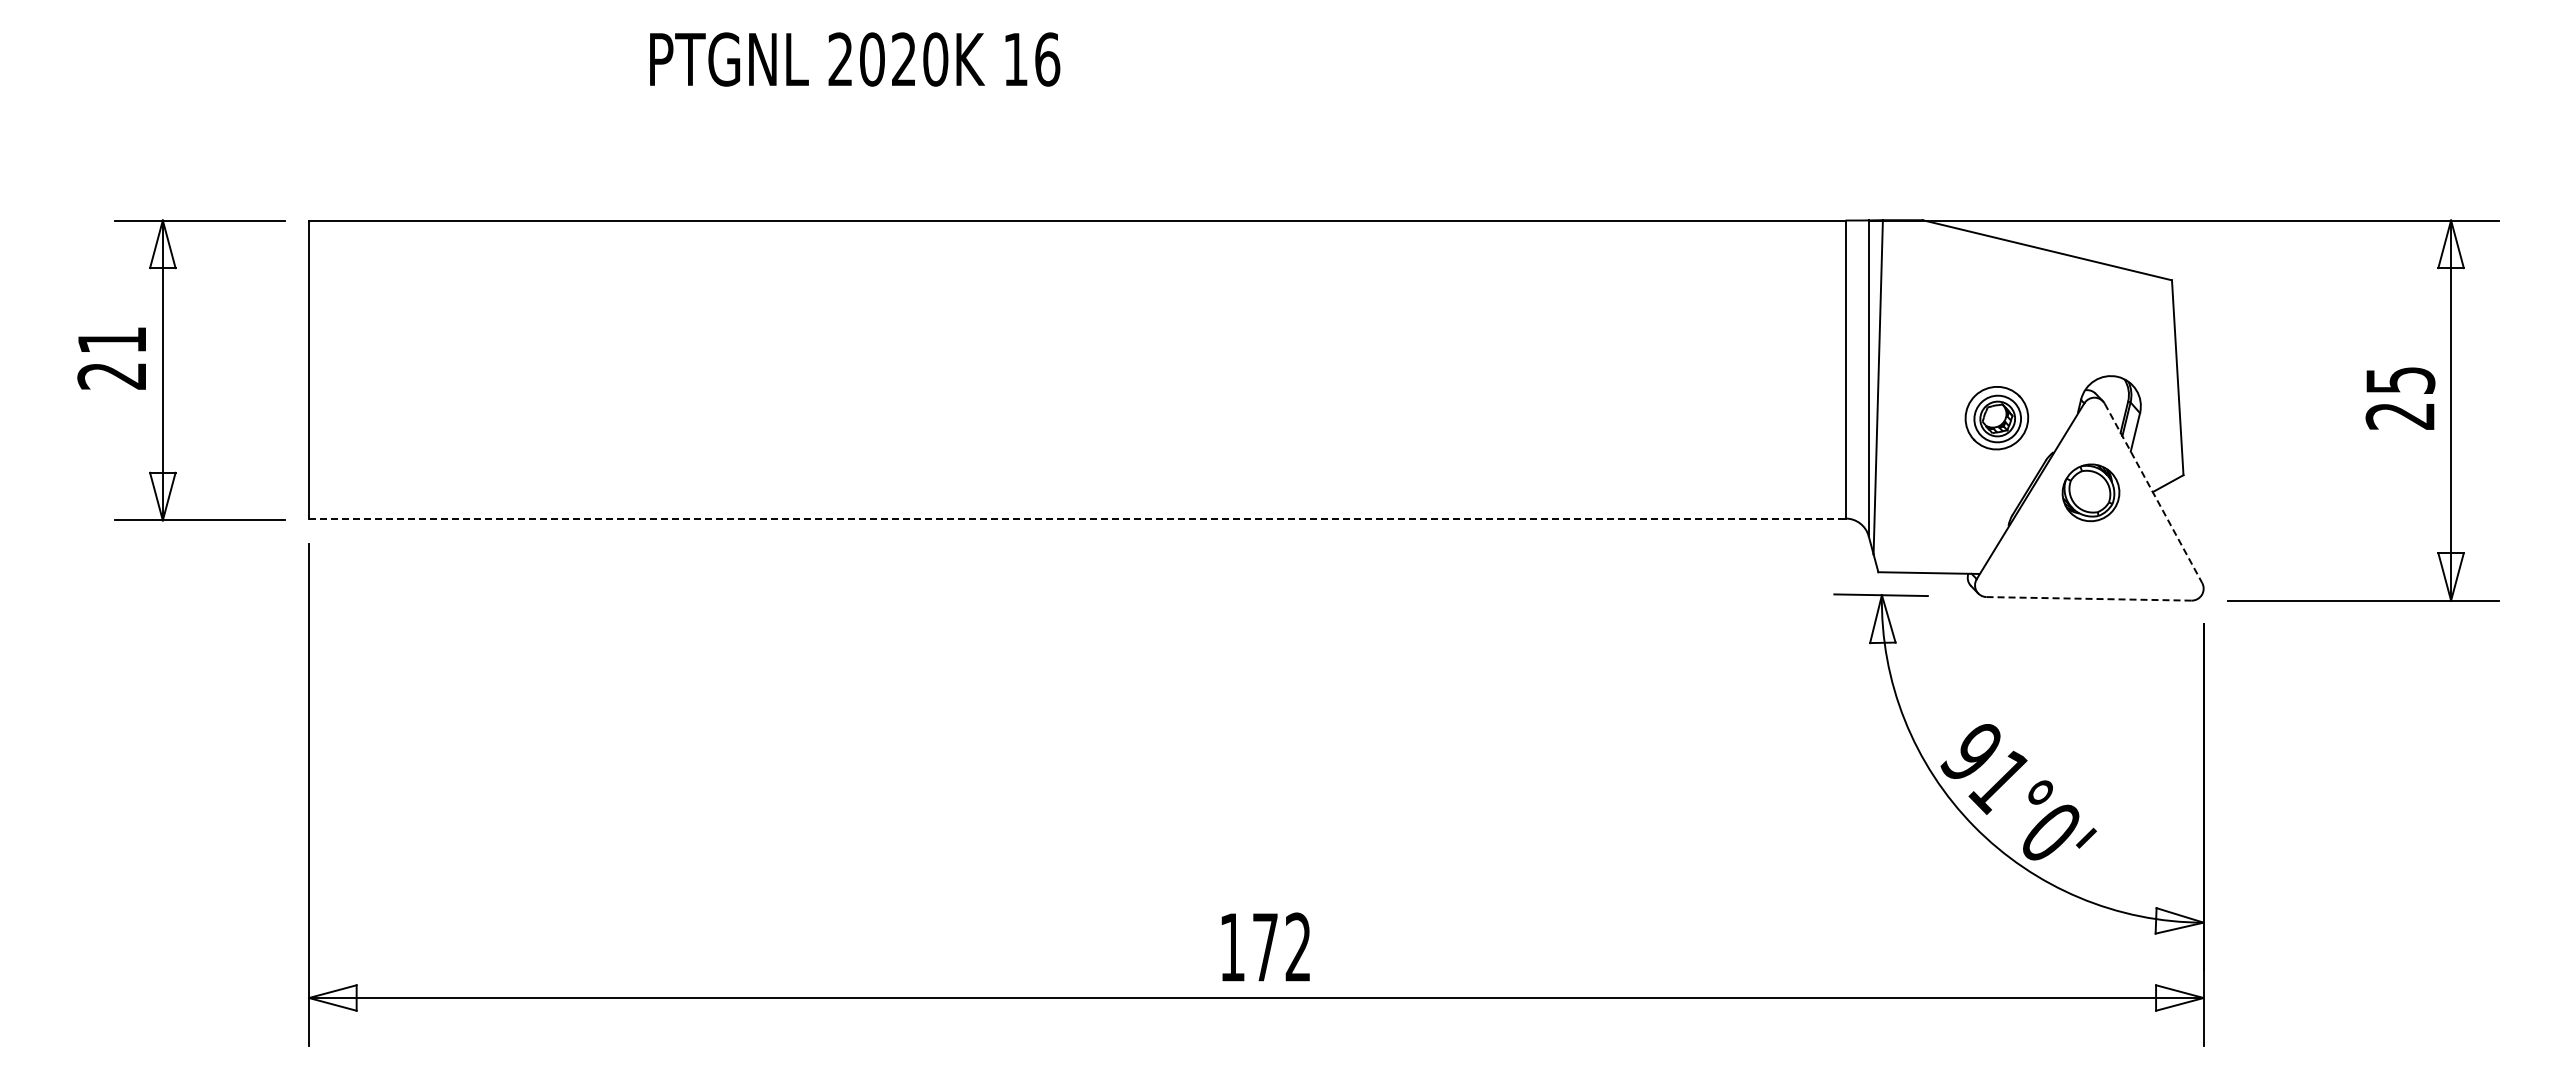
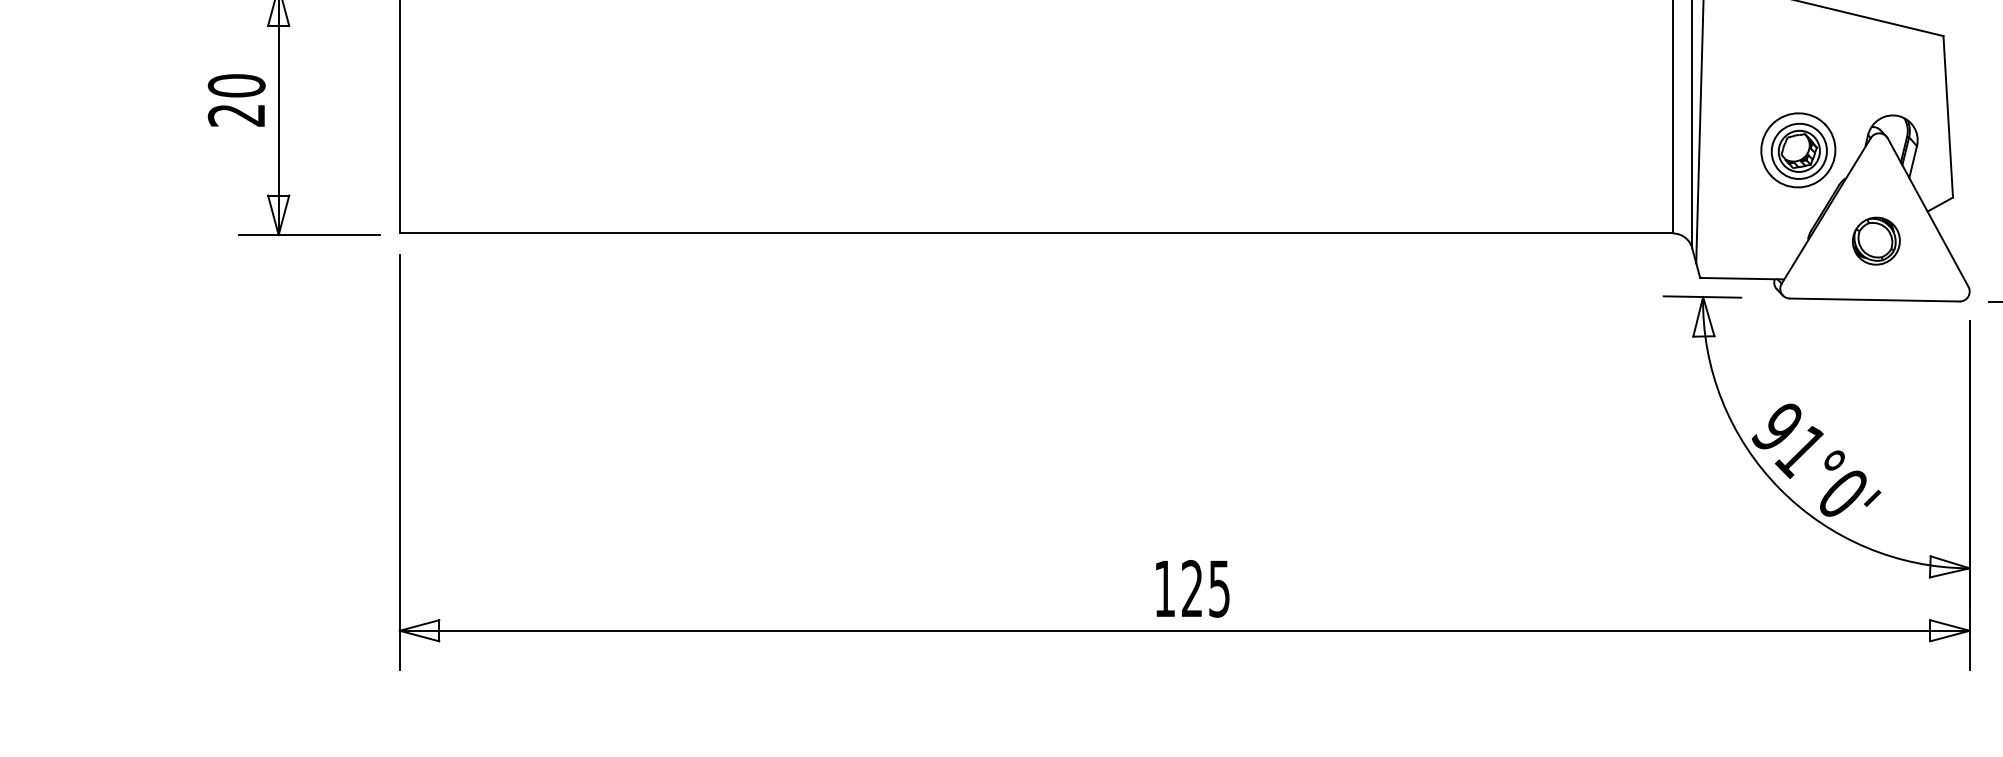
text: (112, 340) -> (236, 85), 21 -> 20
part: (1996, 417) -> (1798, 149), size x1.43
part: (2090, 492) -> (1875, 240), moved
line: (2153, 493) -> (1928, 212), dashed -> solid
line: (1077, 518) -> (1036, 233), dashed -> solid
line: (2089, 598) -> (1875, 299), dashed -> solid
text: (1281, 947) -> (1205, 588), 172 -> 125

